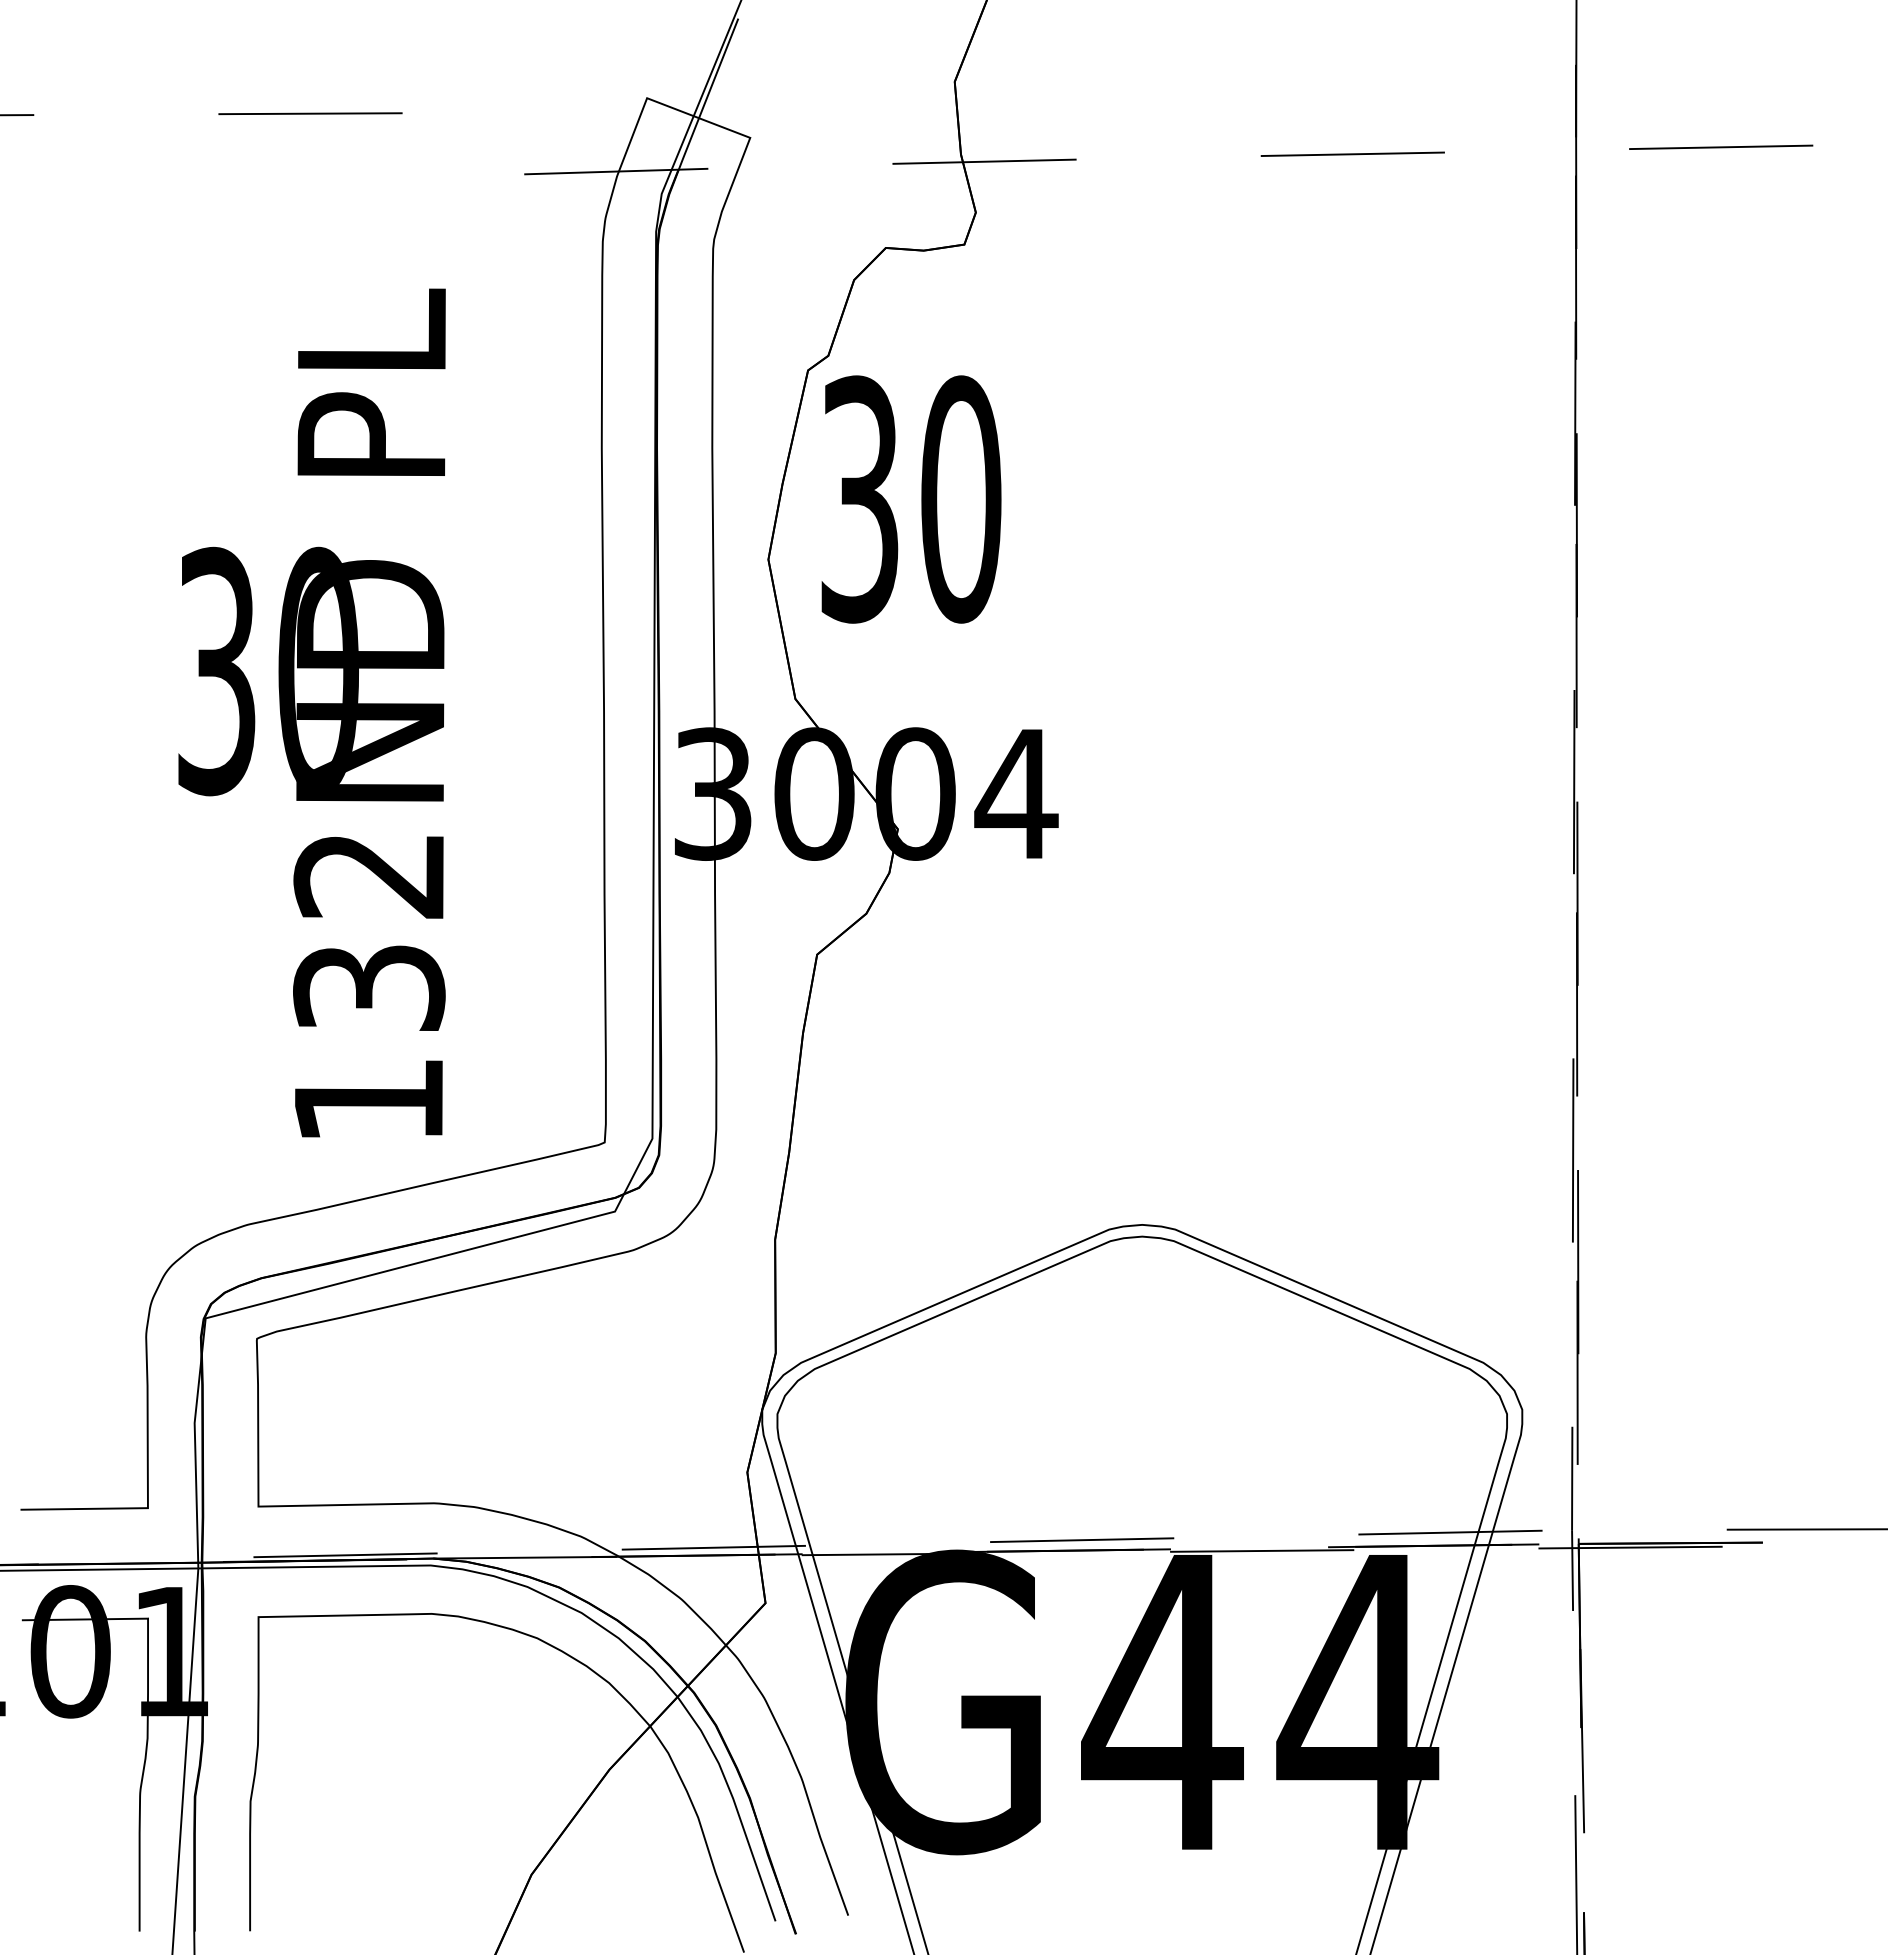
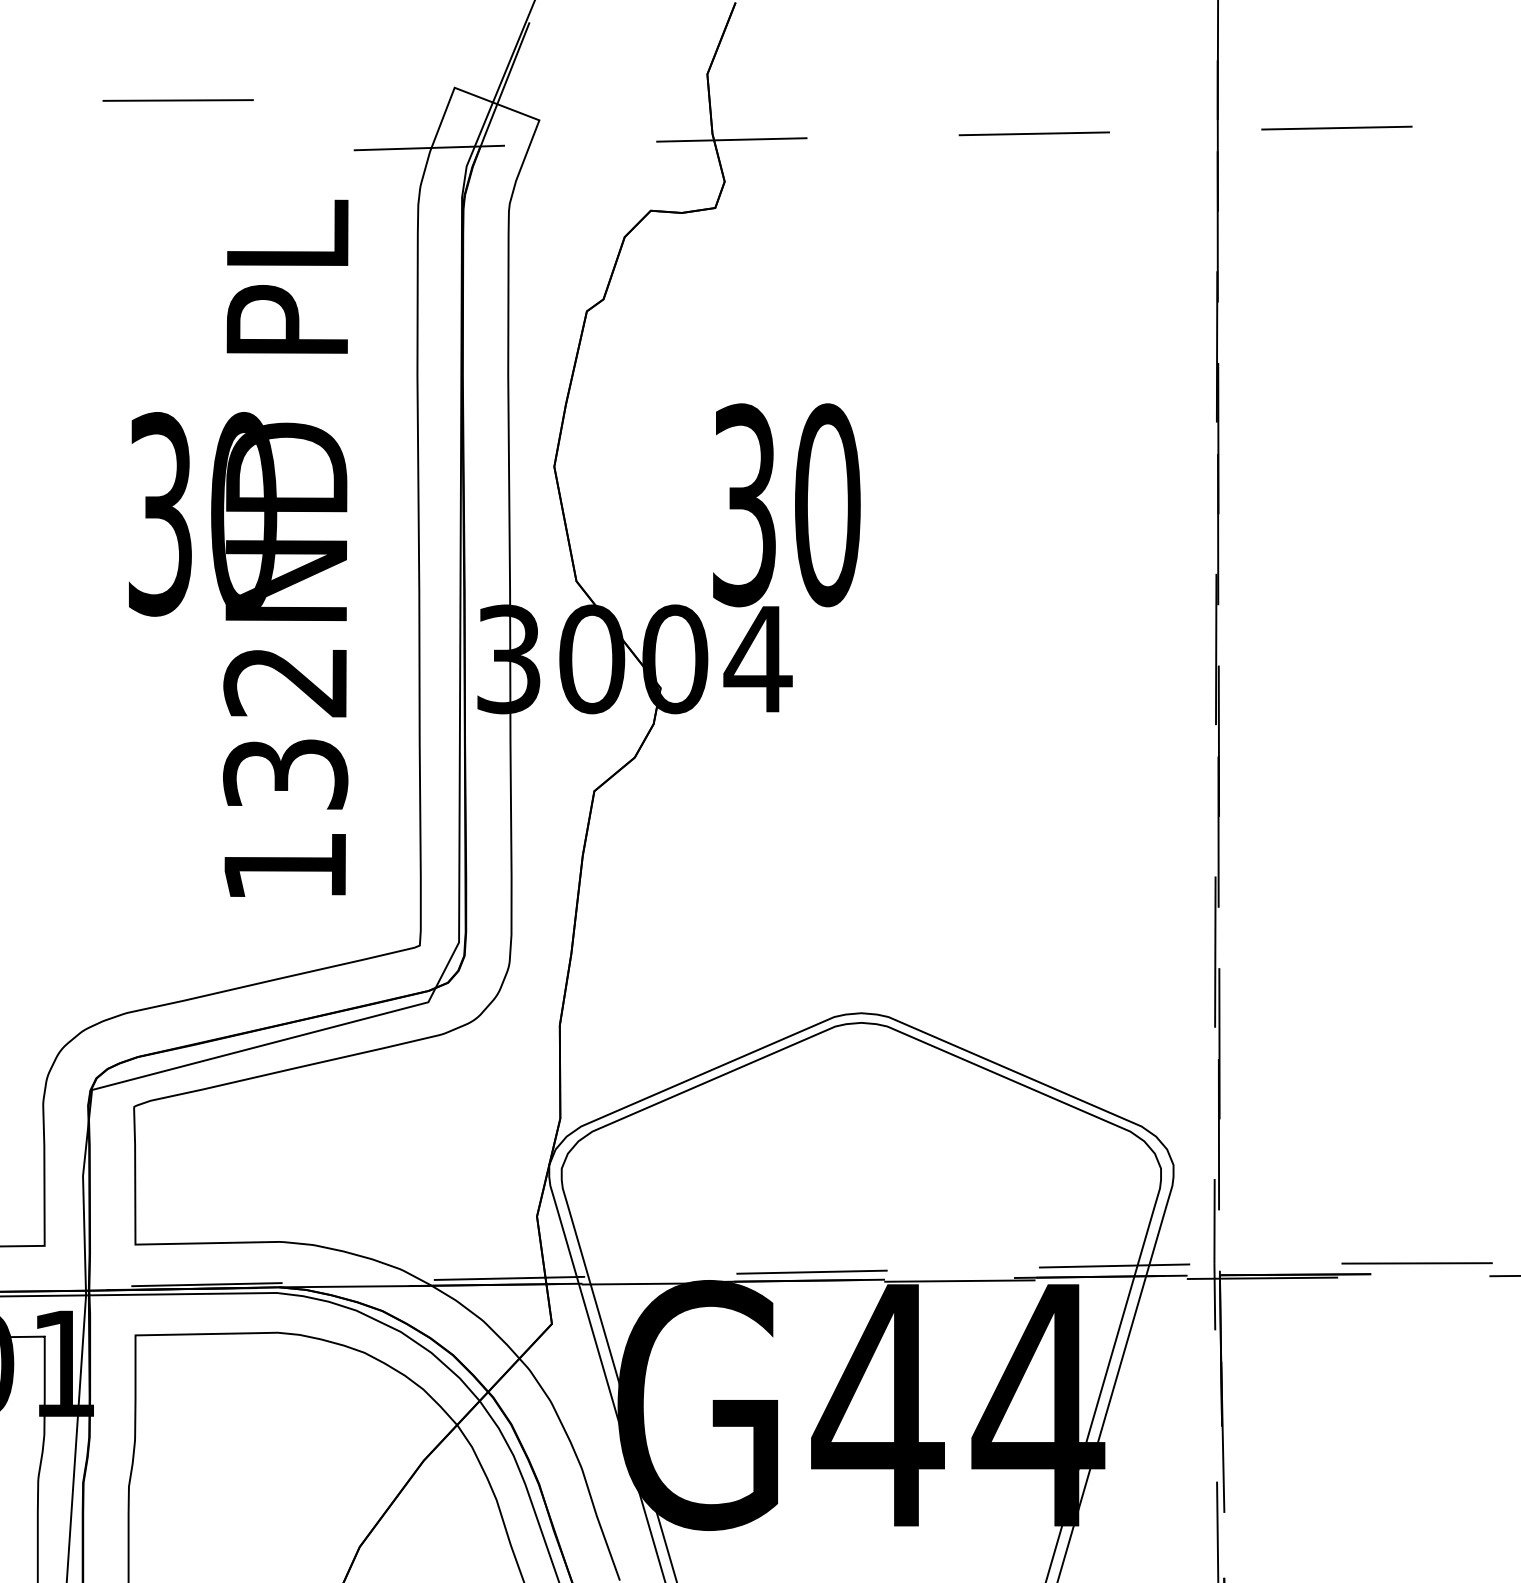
text: (911, 499) -> (786, 505), moved
text: (311, 712) -> (238, 547), moved

